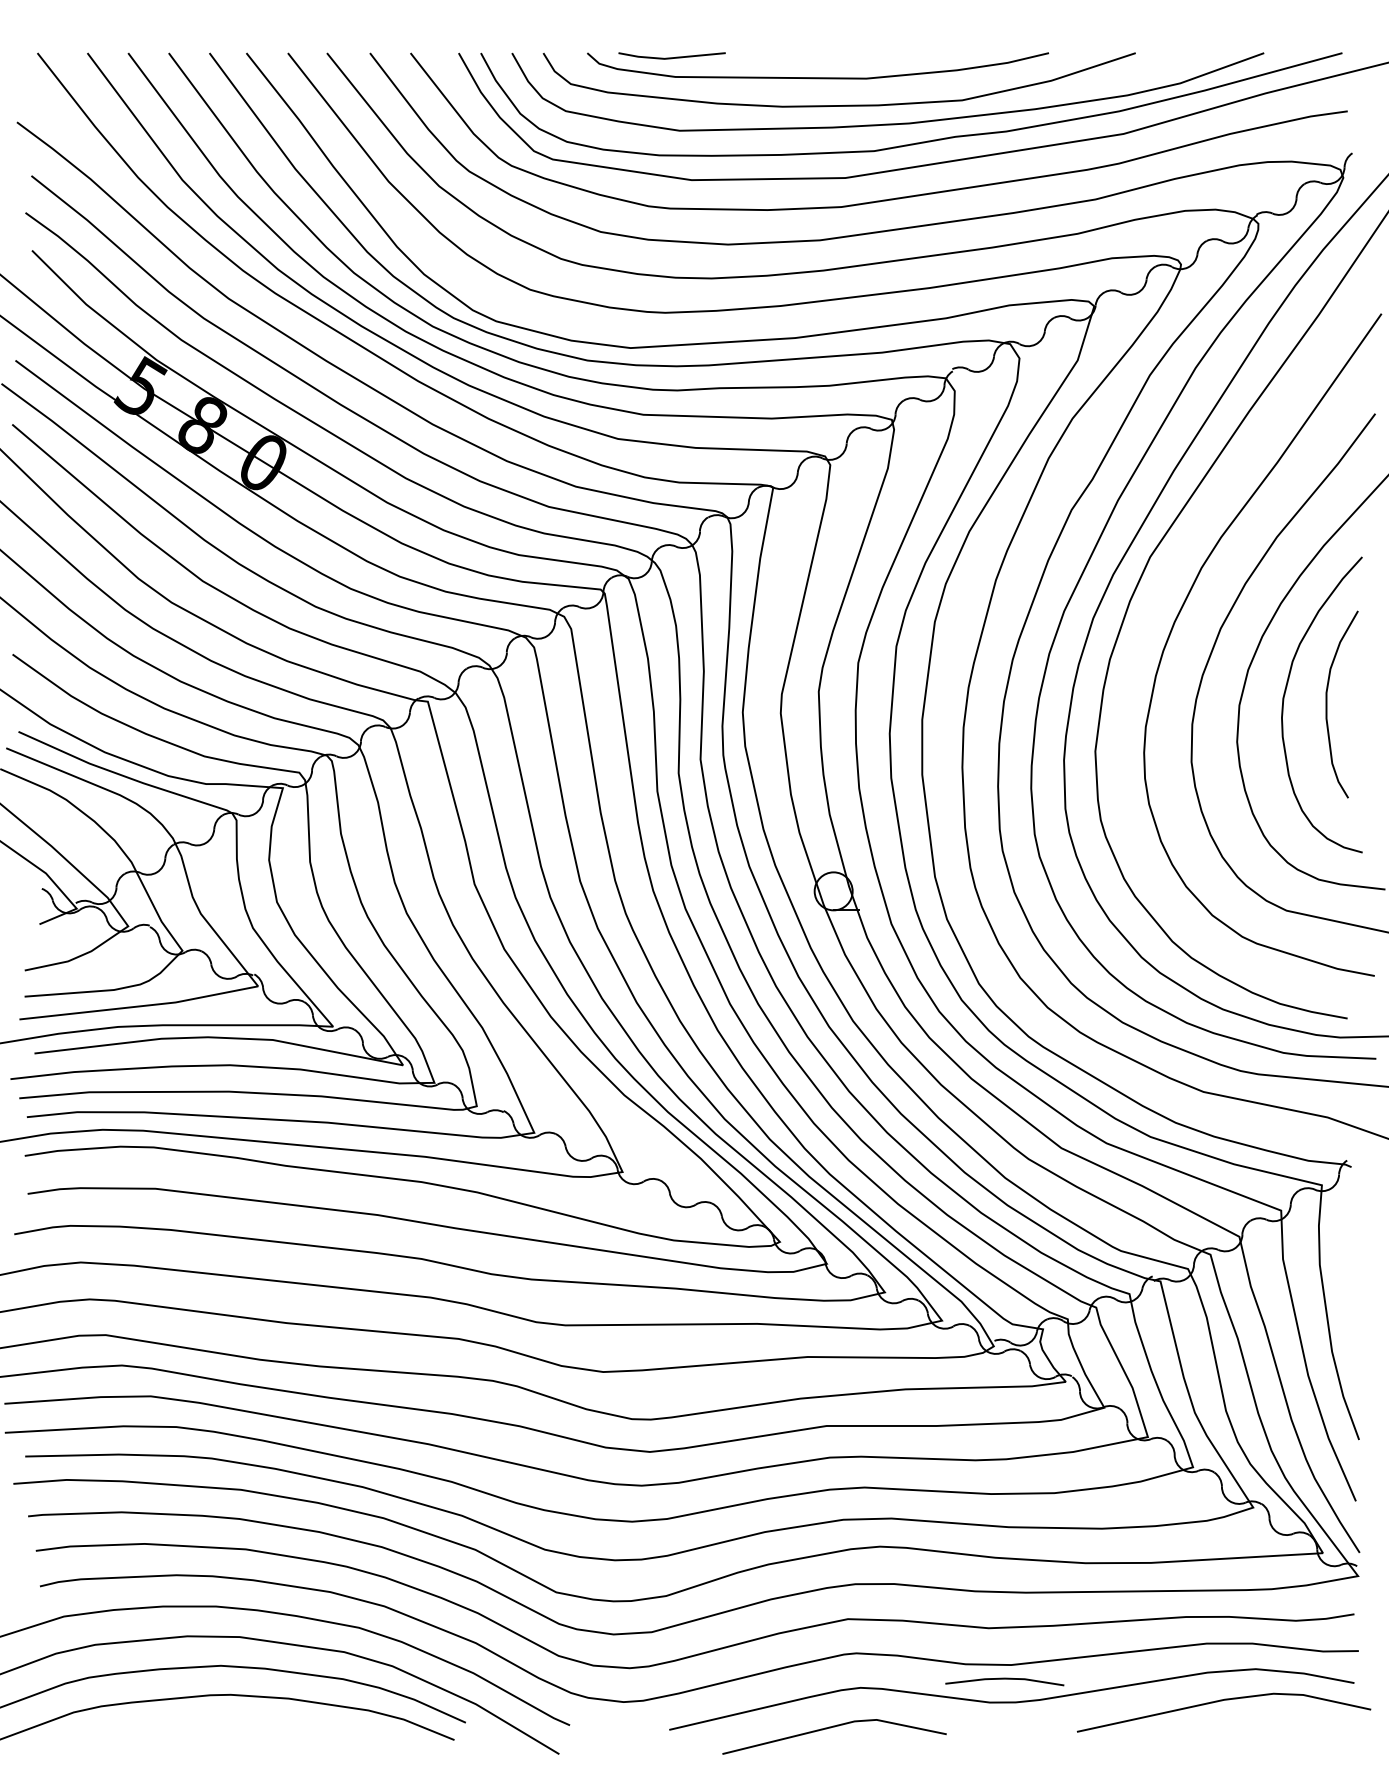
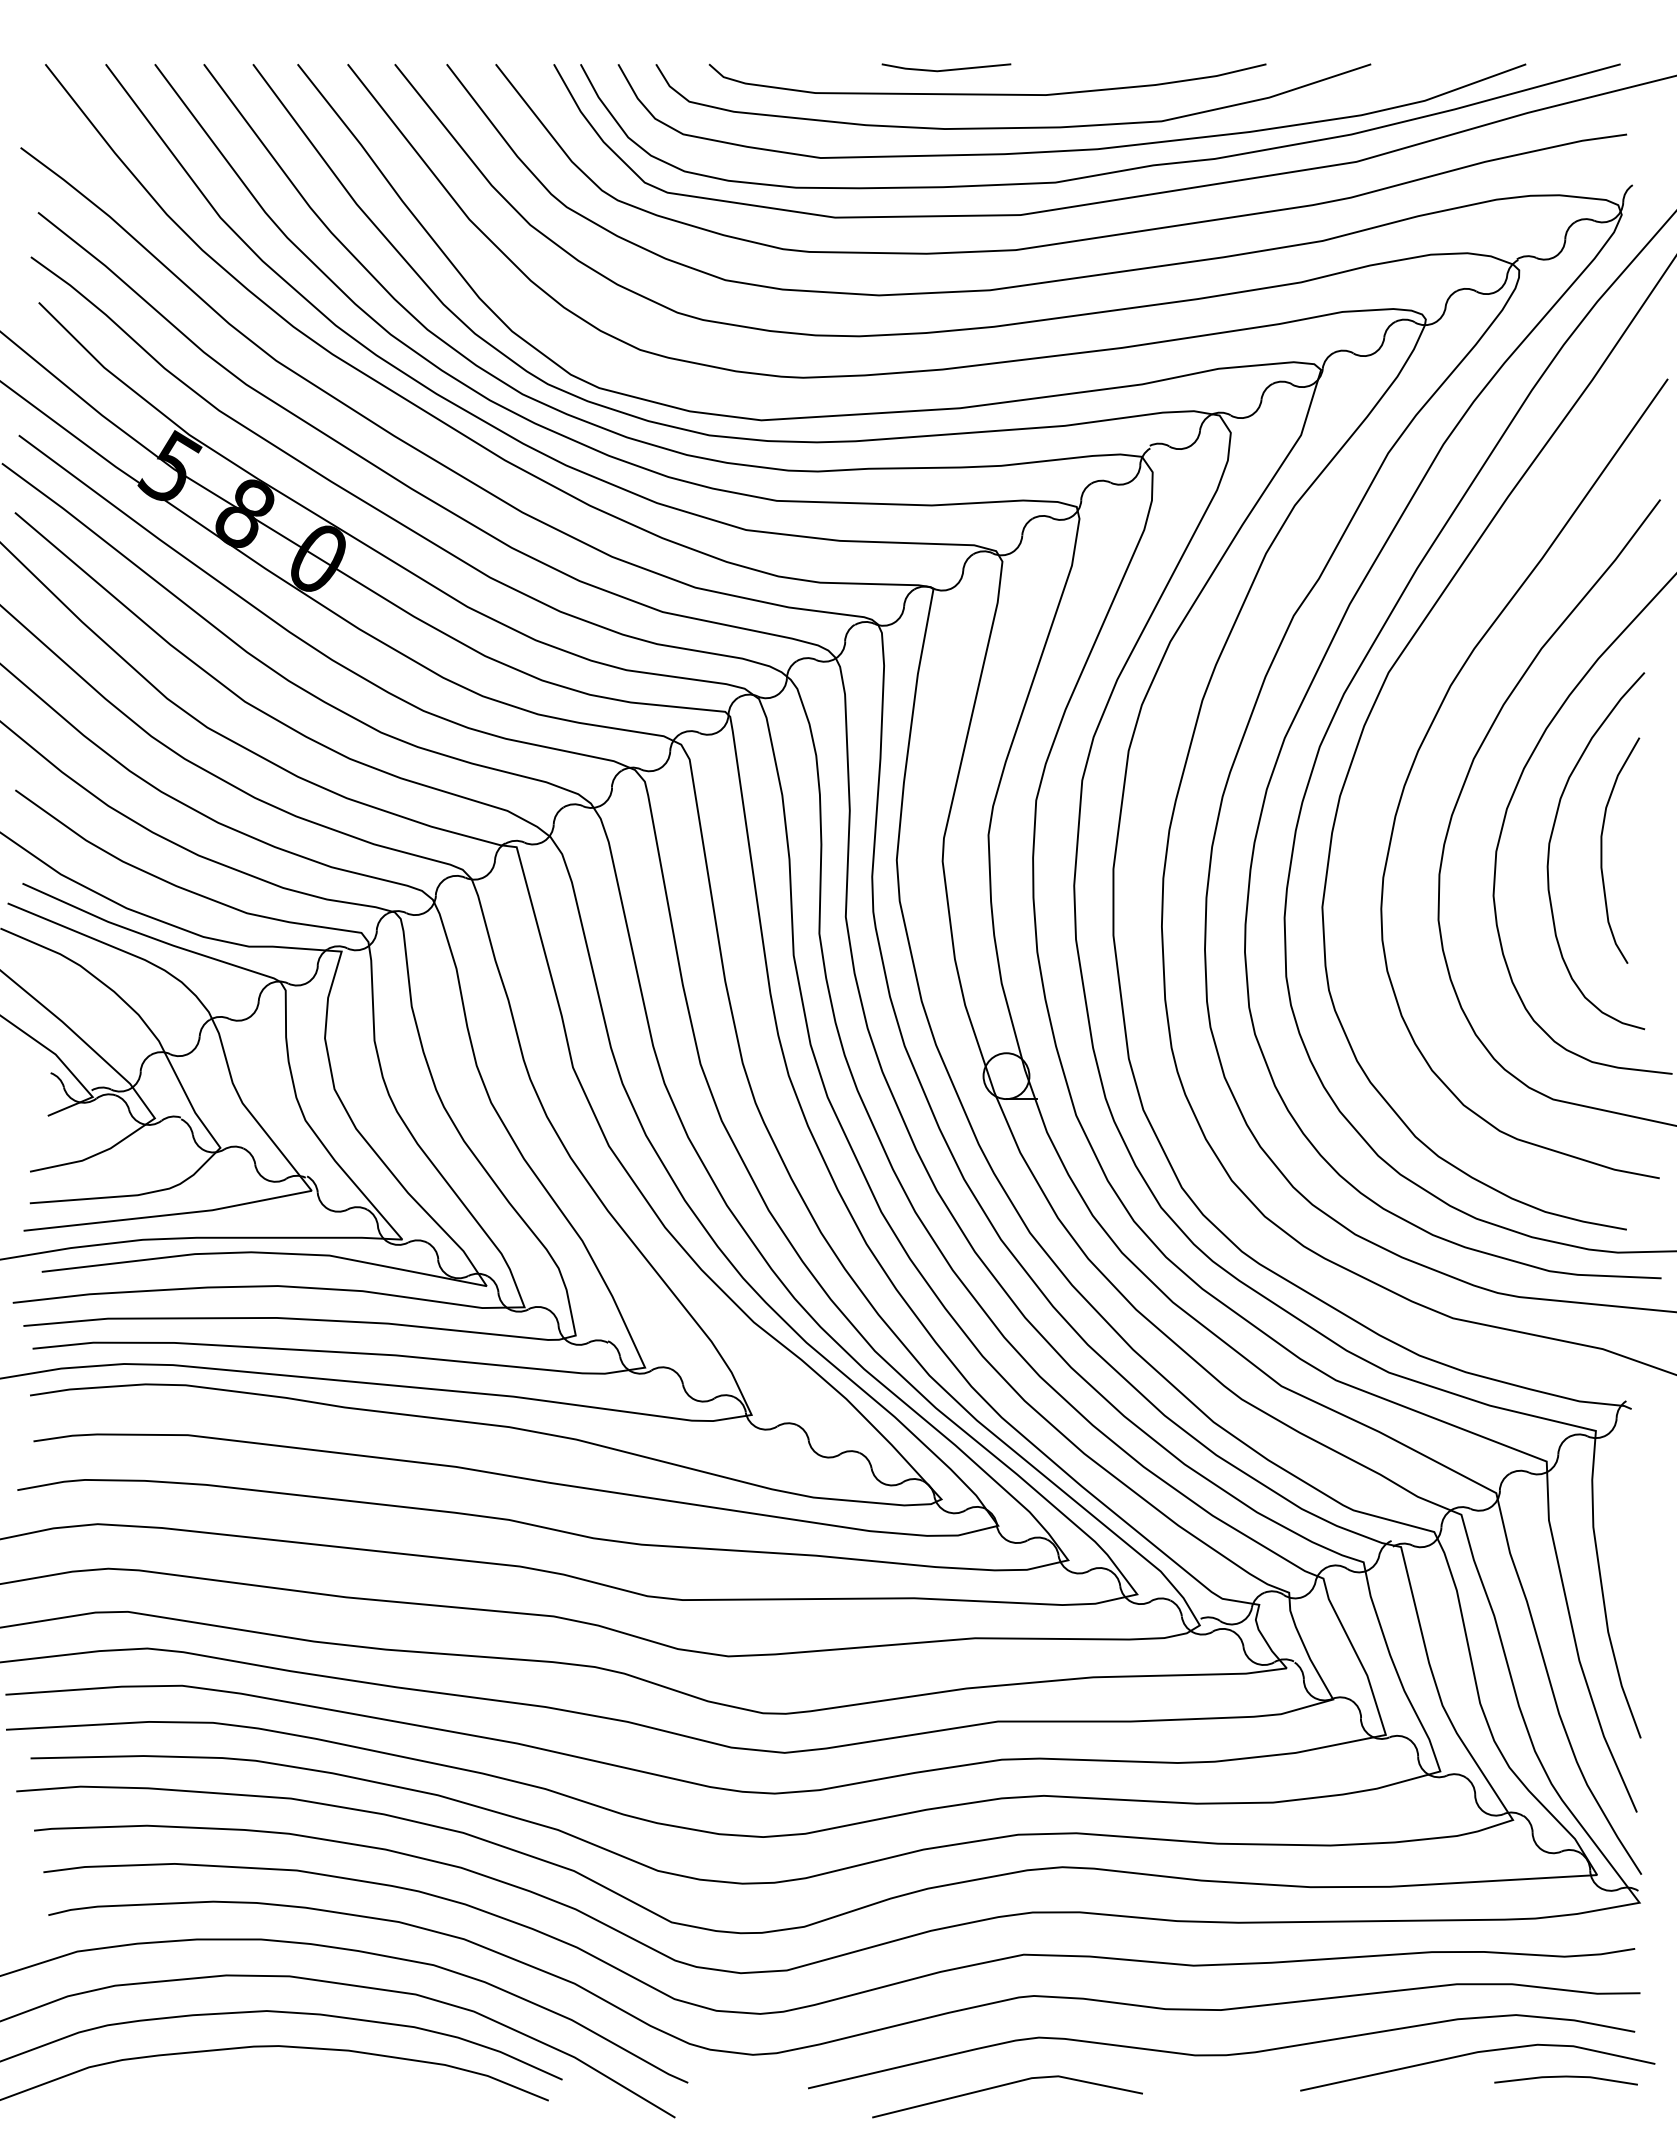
line: (672, 57) -> (946, 69), moved
line: (1004, 1679) -> (1565, 2077), moved

